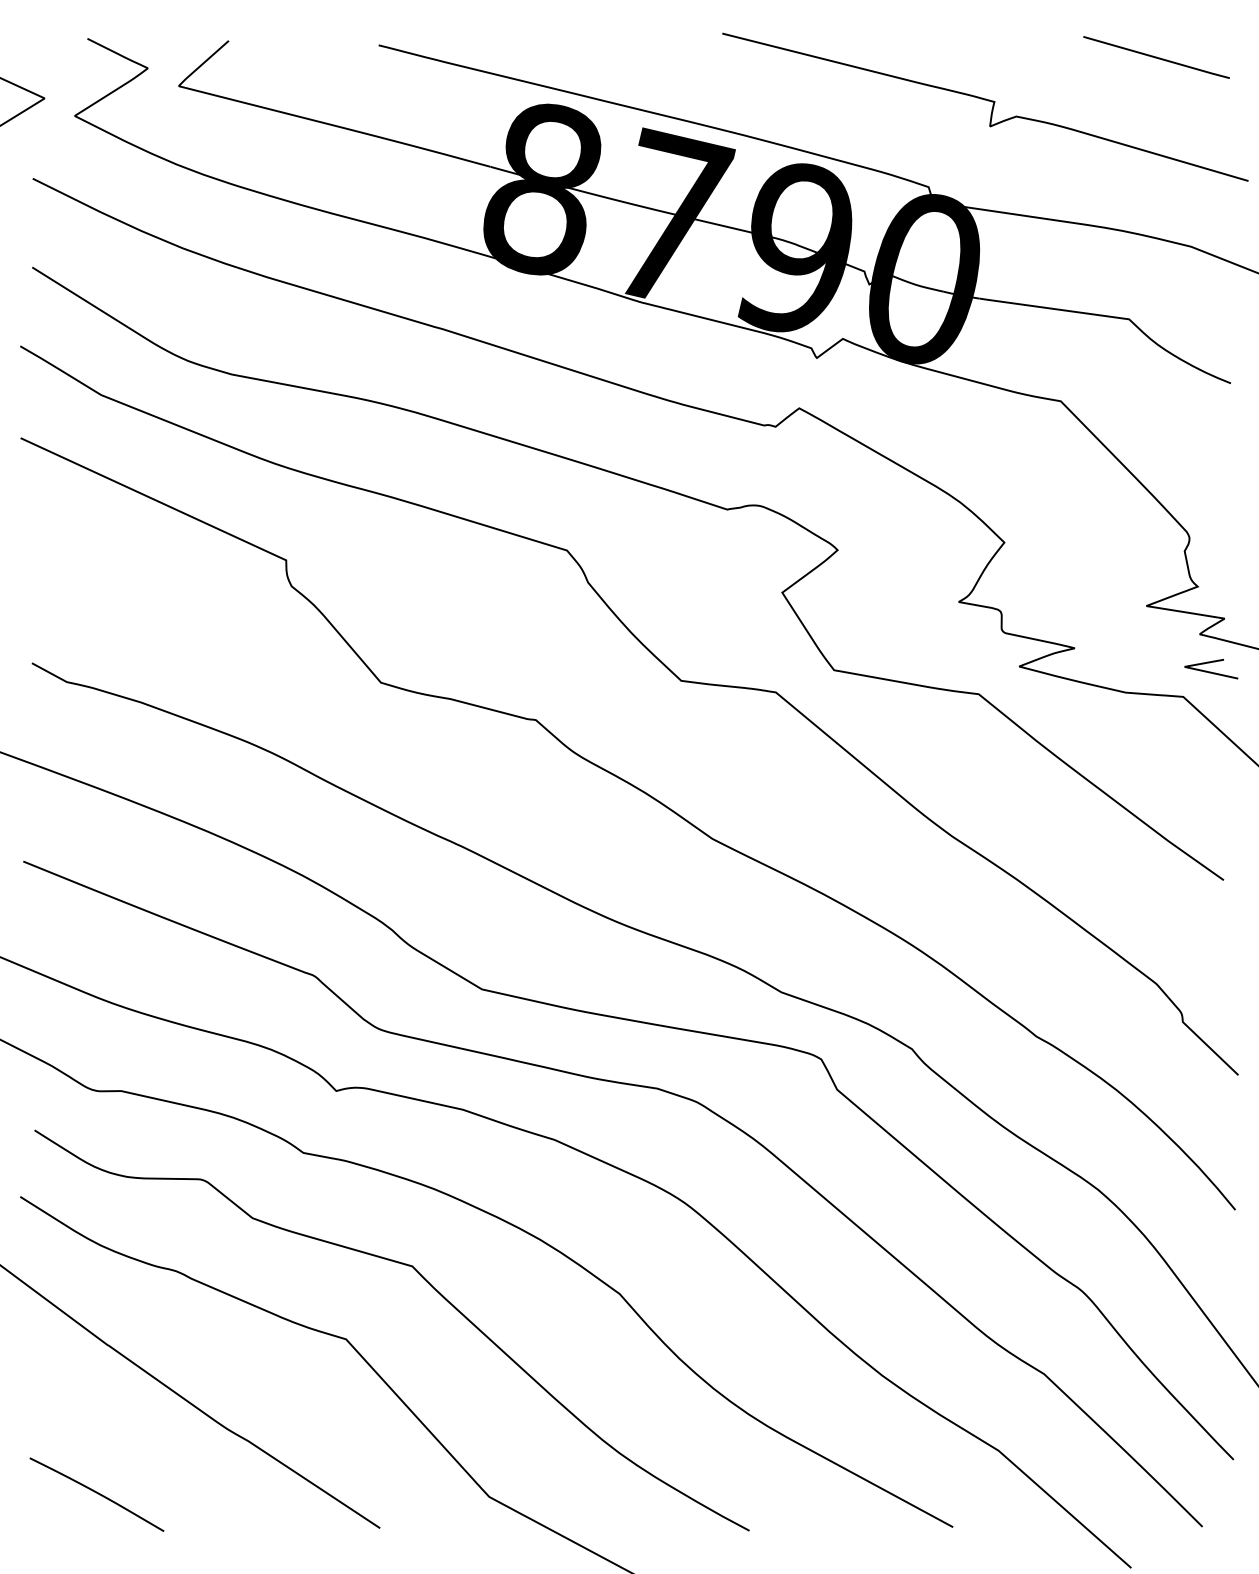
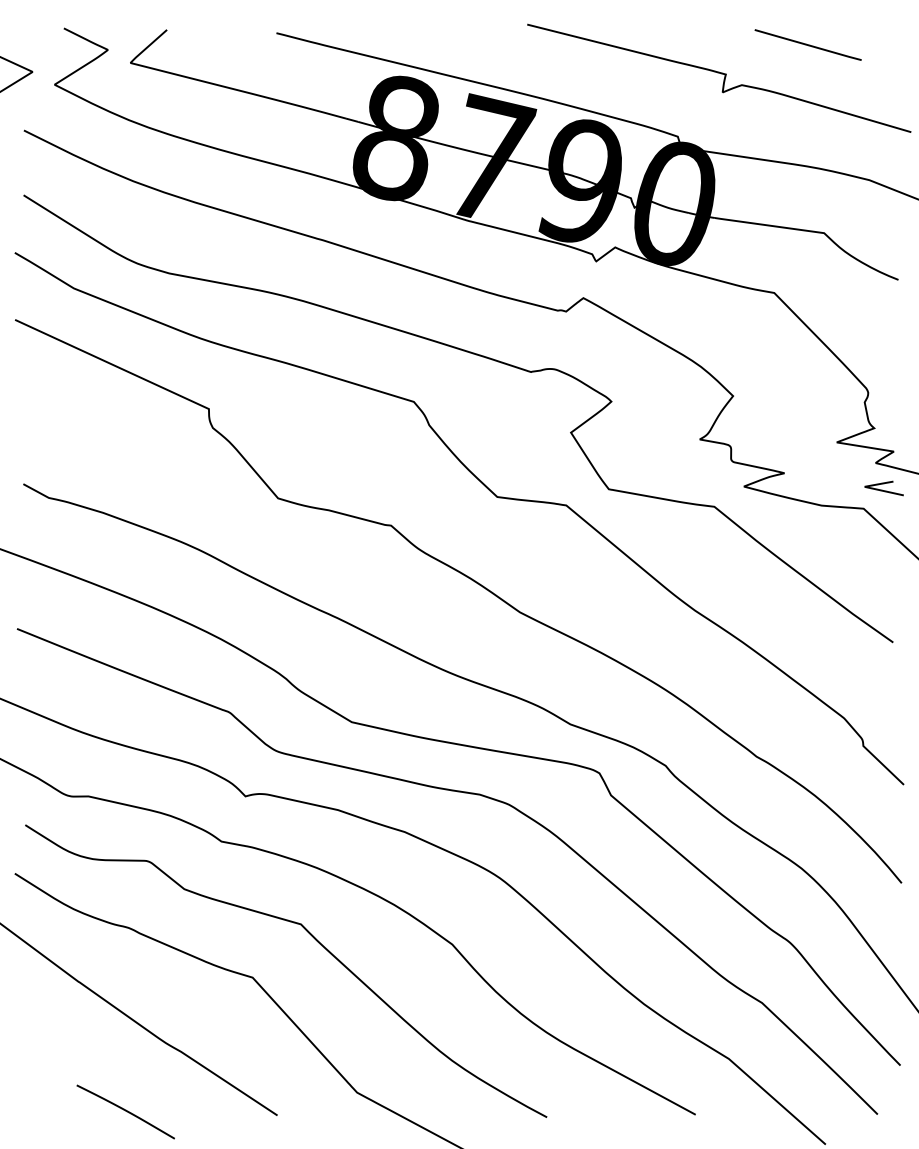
line: (1155, 56) -> (807, 44), moved
curve: (96, 1493) -> (125, 1111), moved

